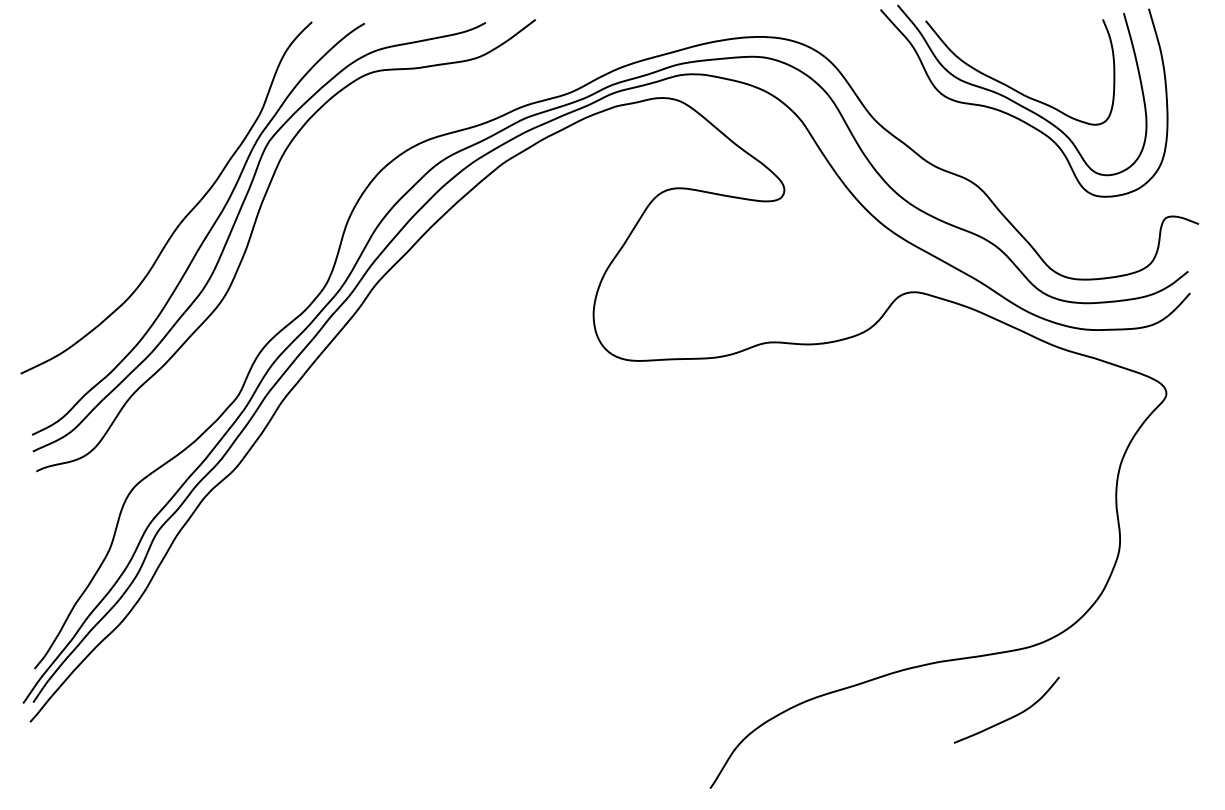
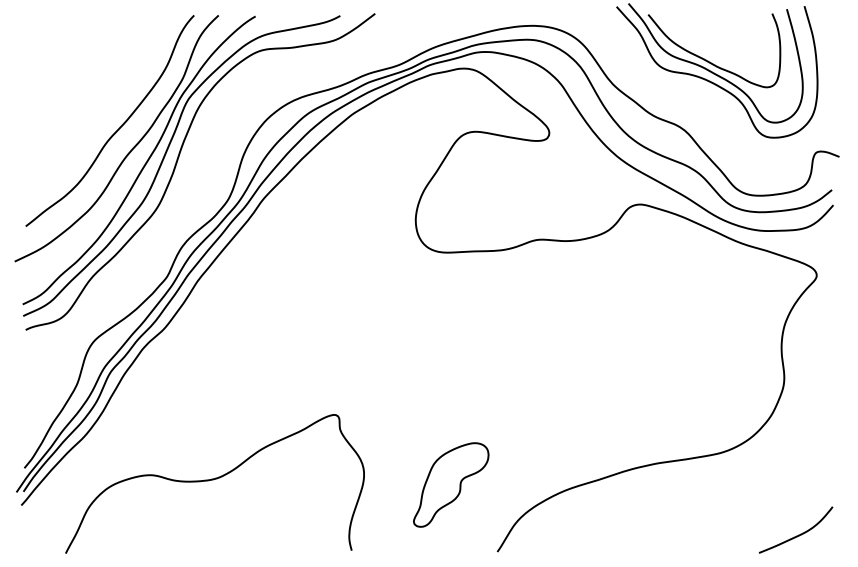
curve: (168, 184) -> (118, 129), added
curve: (306, 685) -> (214, 479), added
part: (644, 692) -> (451, 484), added
curve: (1009, 717) -> (797, 535), moved

